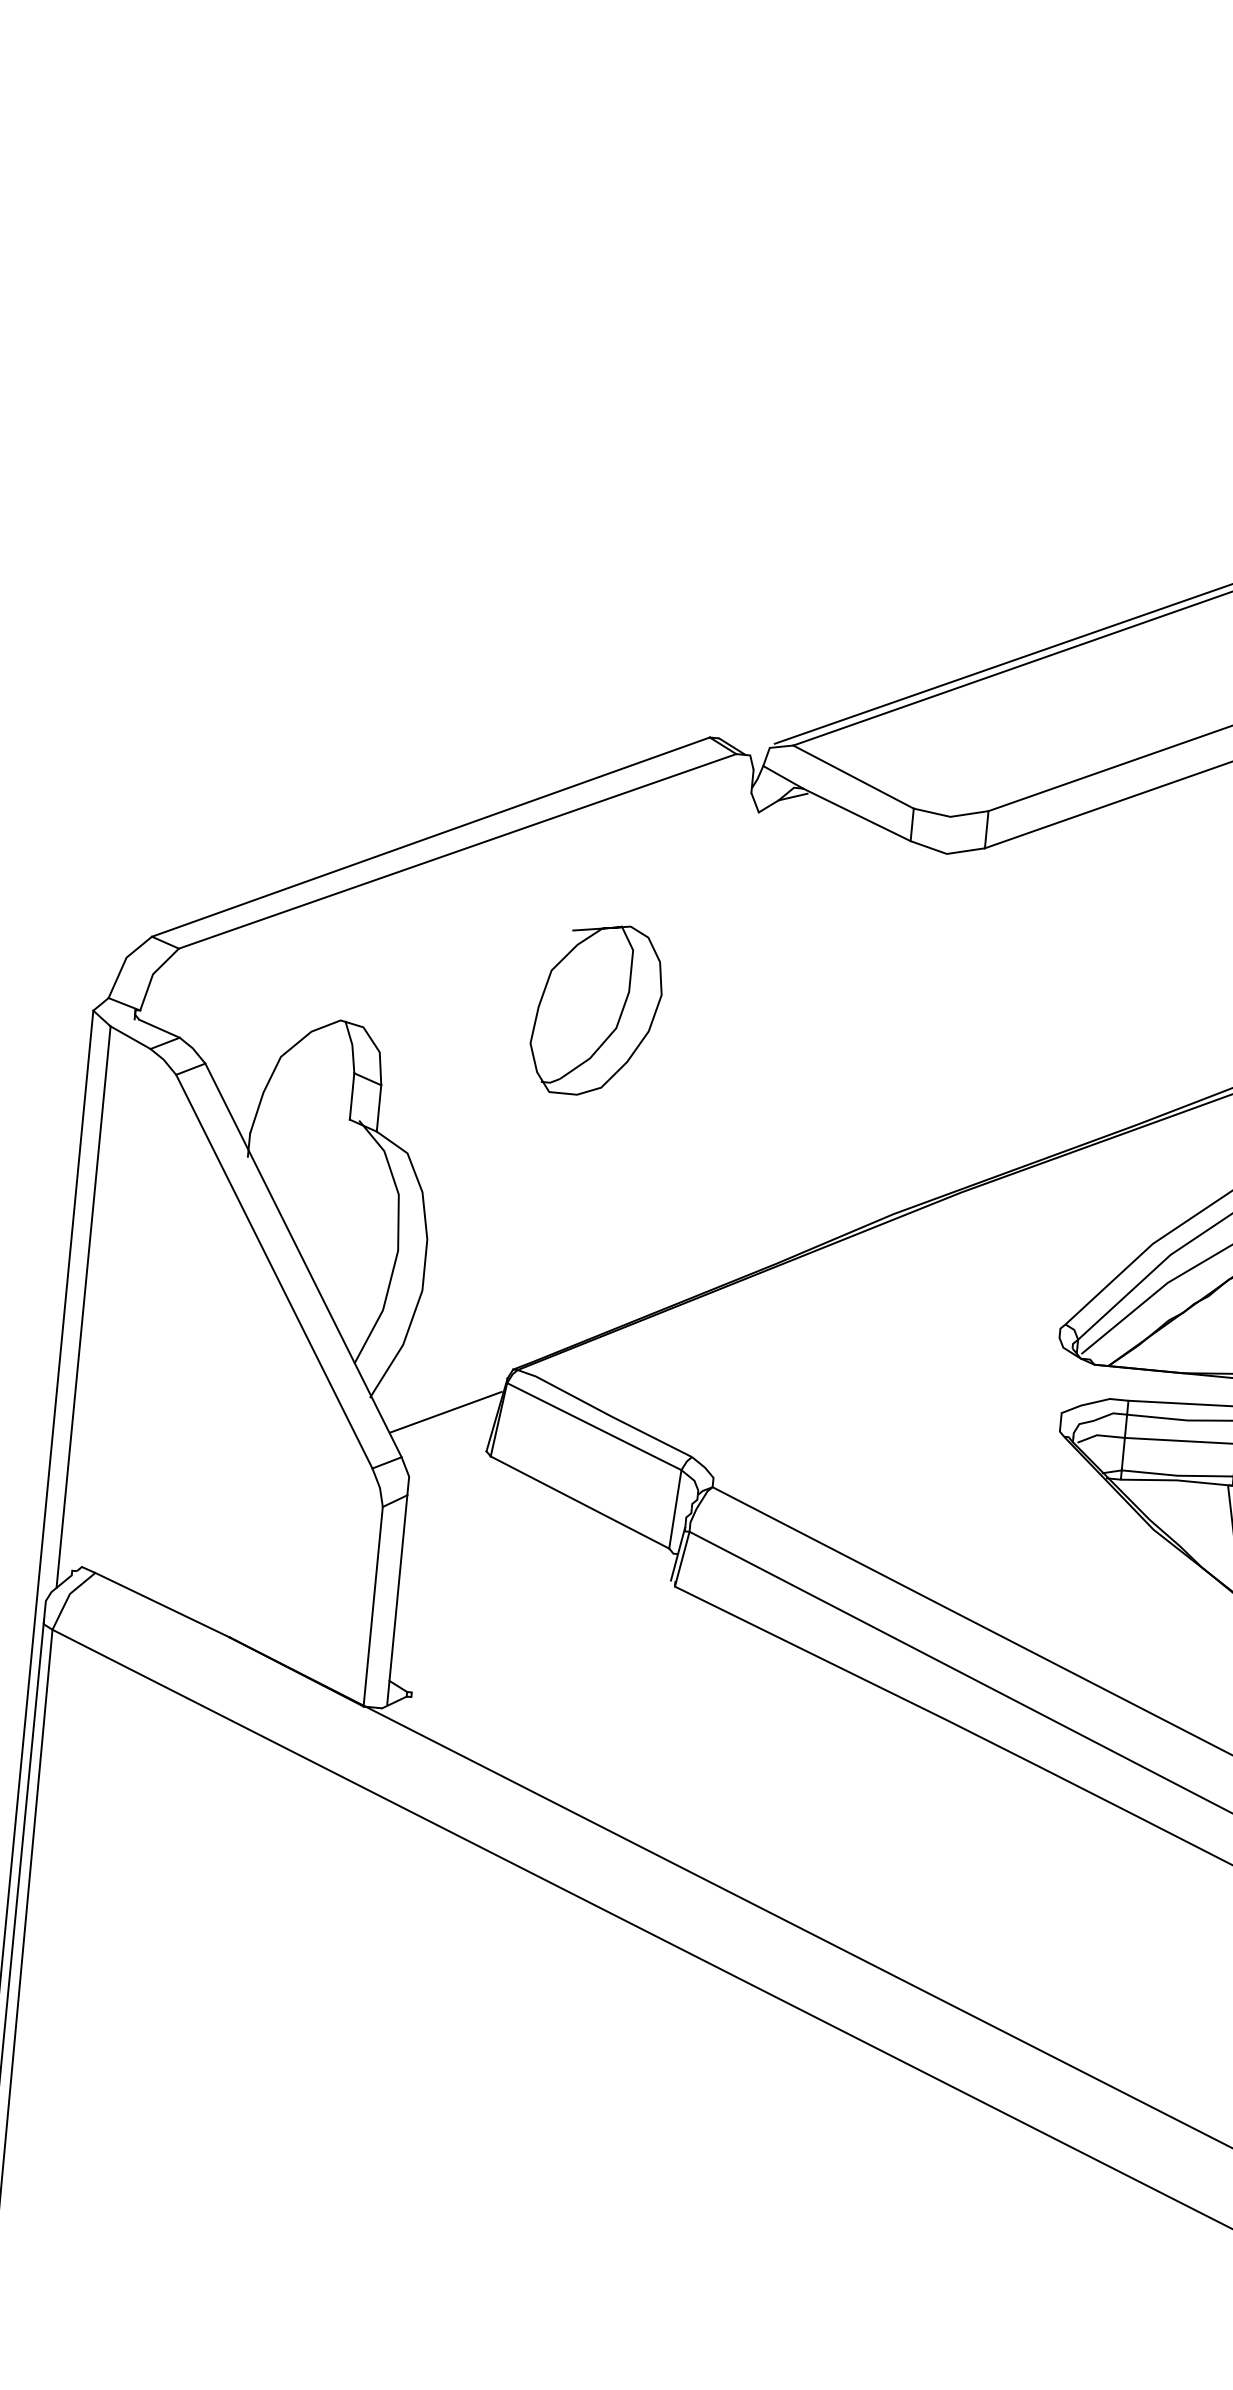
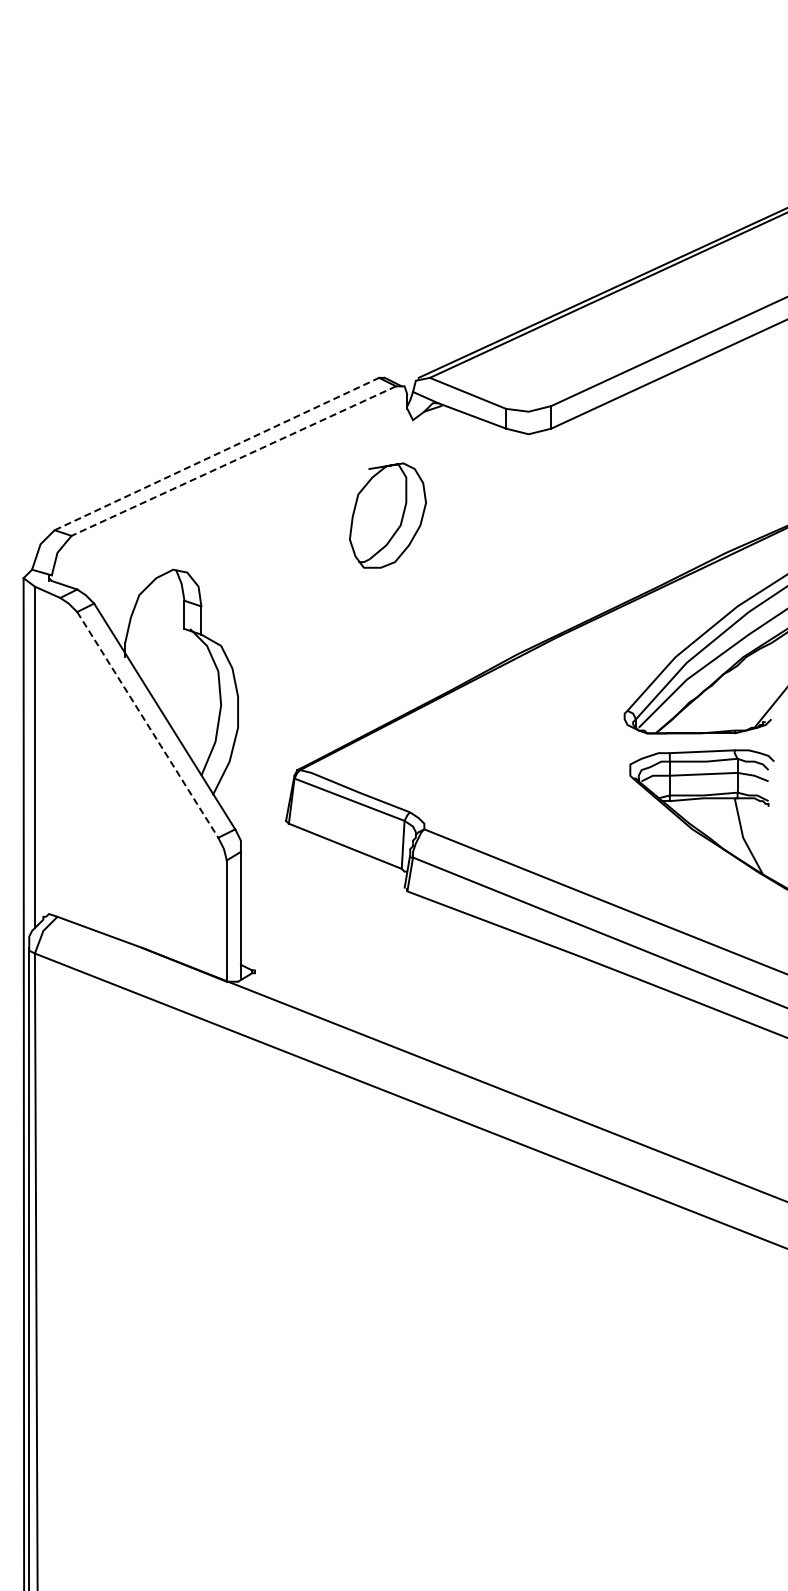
line: (431, 836) -> (217, 453), solid -> dashed
line: (457, 851) -> (233, 461), solid -> dashed
part: (596, 1009) -> (387, 515), moved
line: (275, 1272) -> (148, 725), solid -> dashed
line: (444, 1411) -> (258, 799), removed

